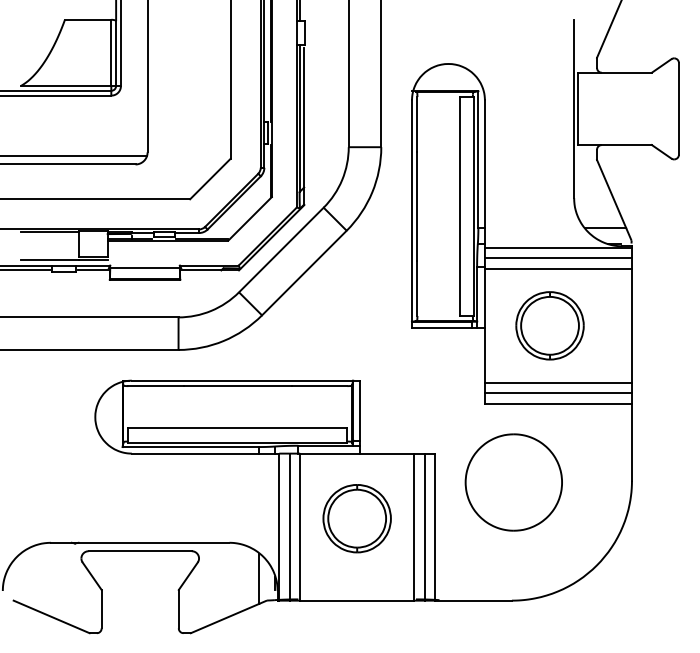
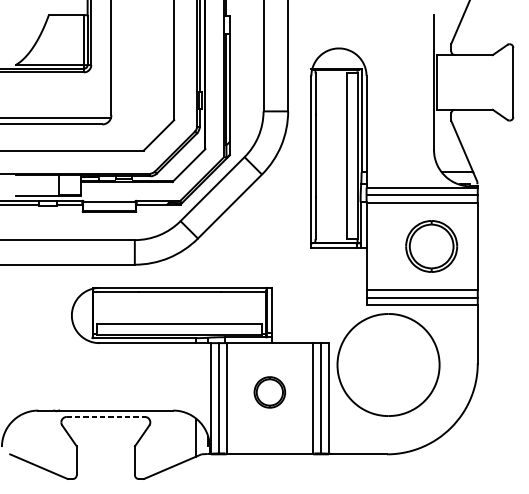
part: (549, 325) -> (431, 246), moved
part: (513, 482) -> (388, 364), size x1.4
part: (356, 518) -> (269, 392), size x0.6
line: (140, 551) -> (106, 417), solid -> dashed

